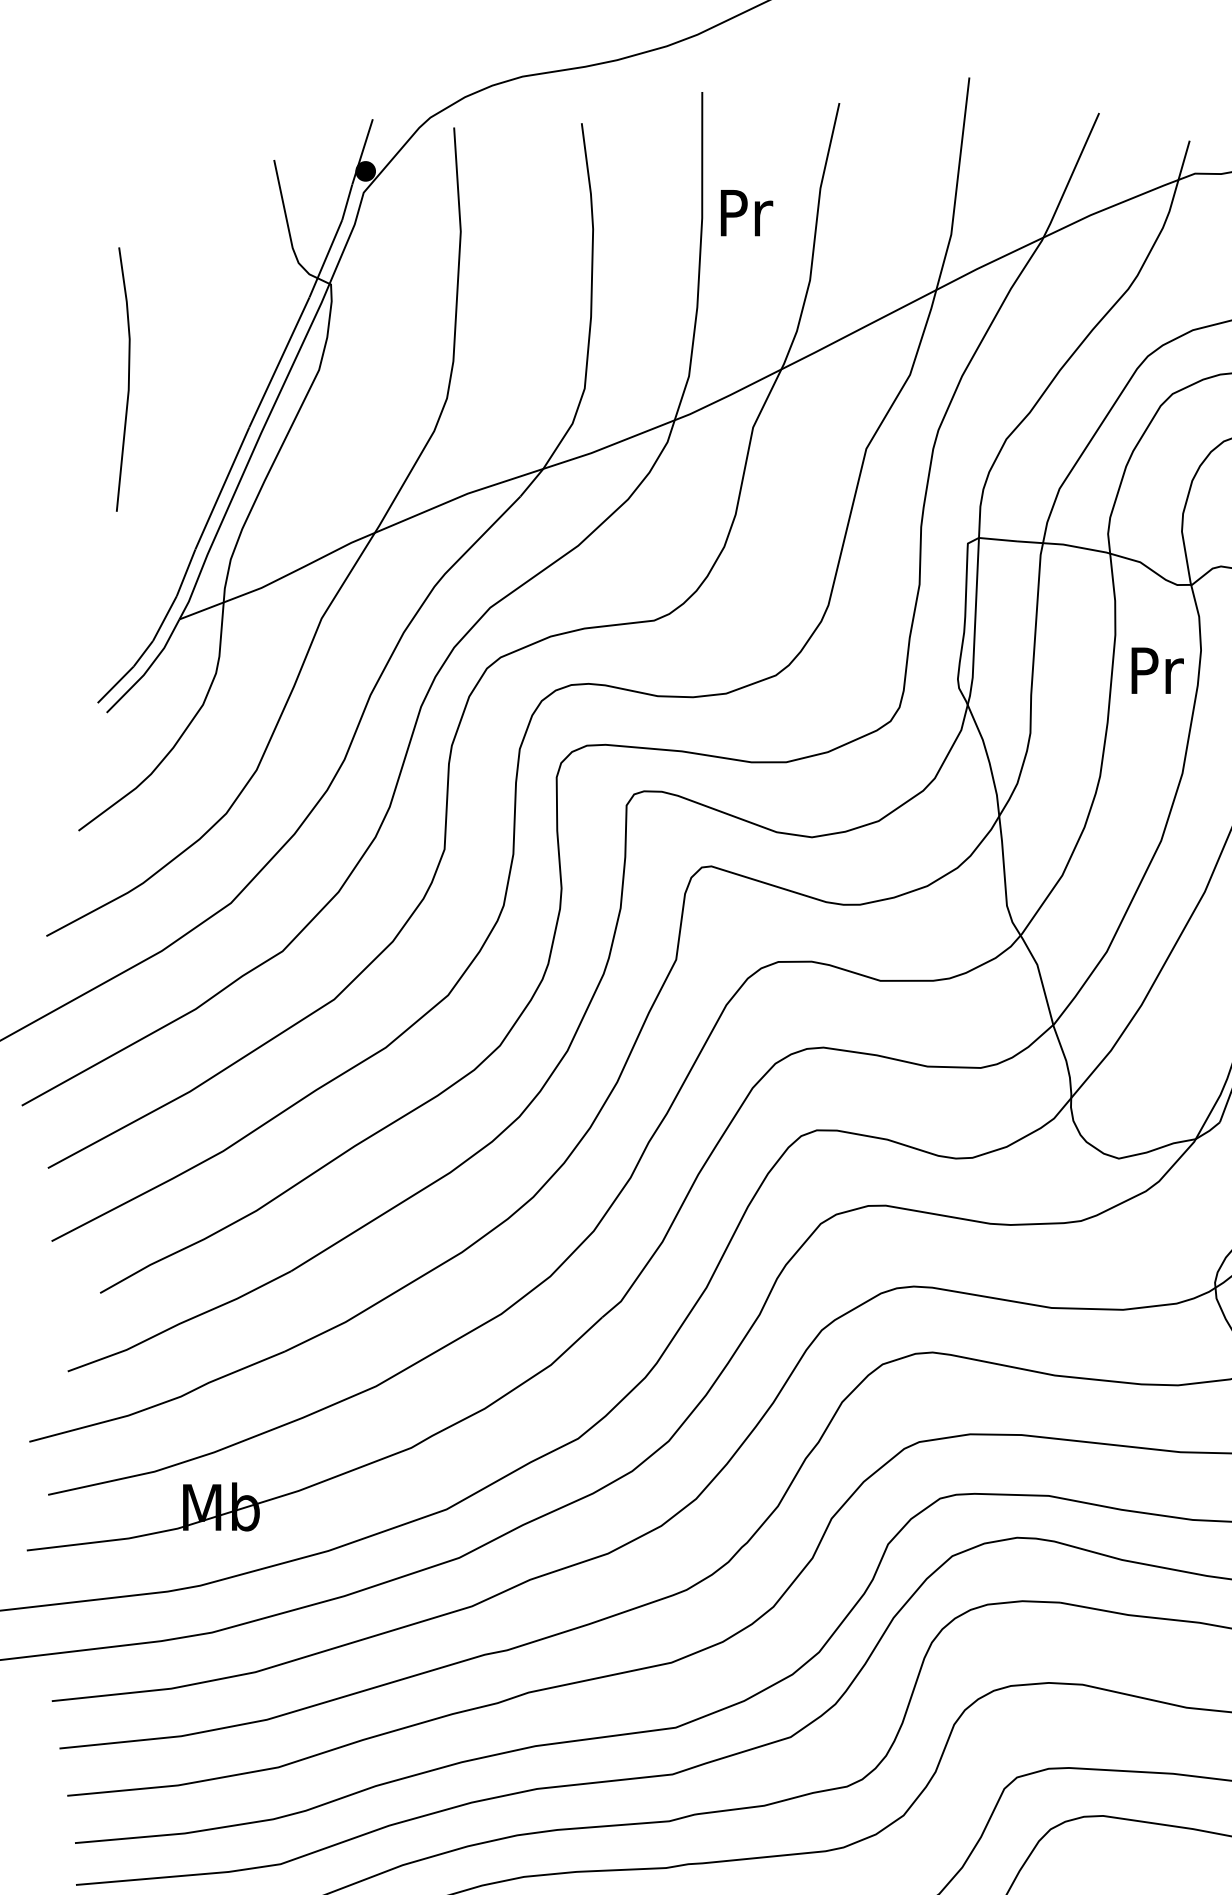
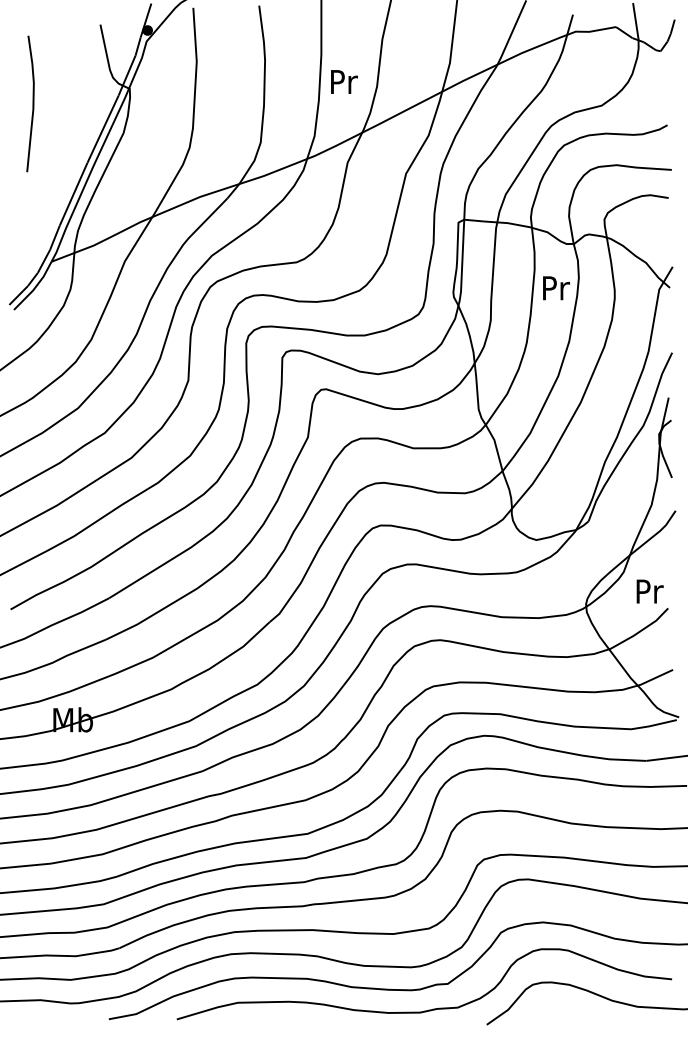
text: (747, 212) -> (344, 81), moved
line: (127, 378) -> (32, 103), moved

